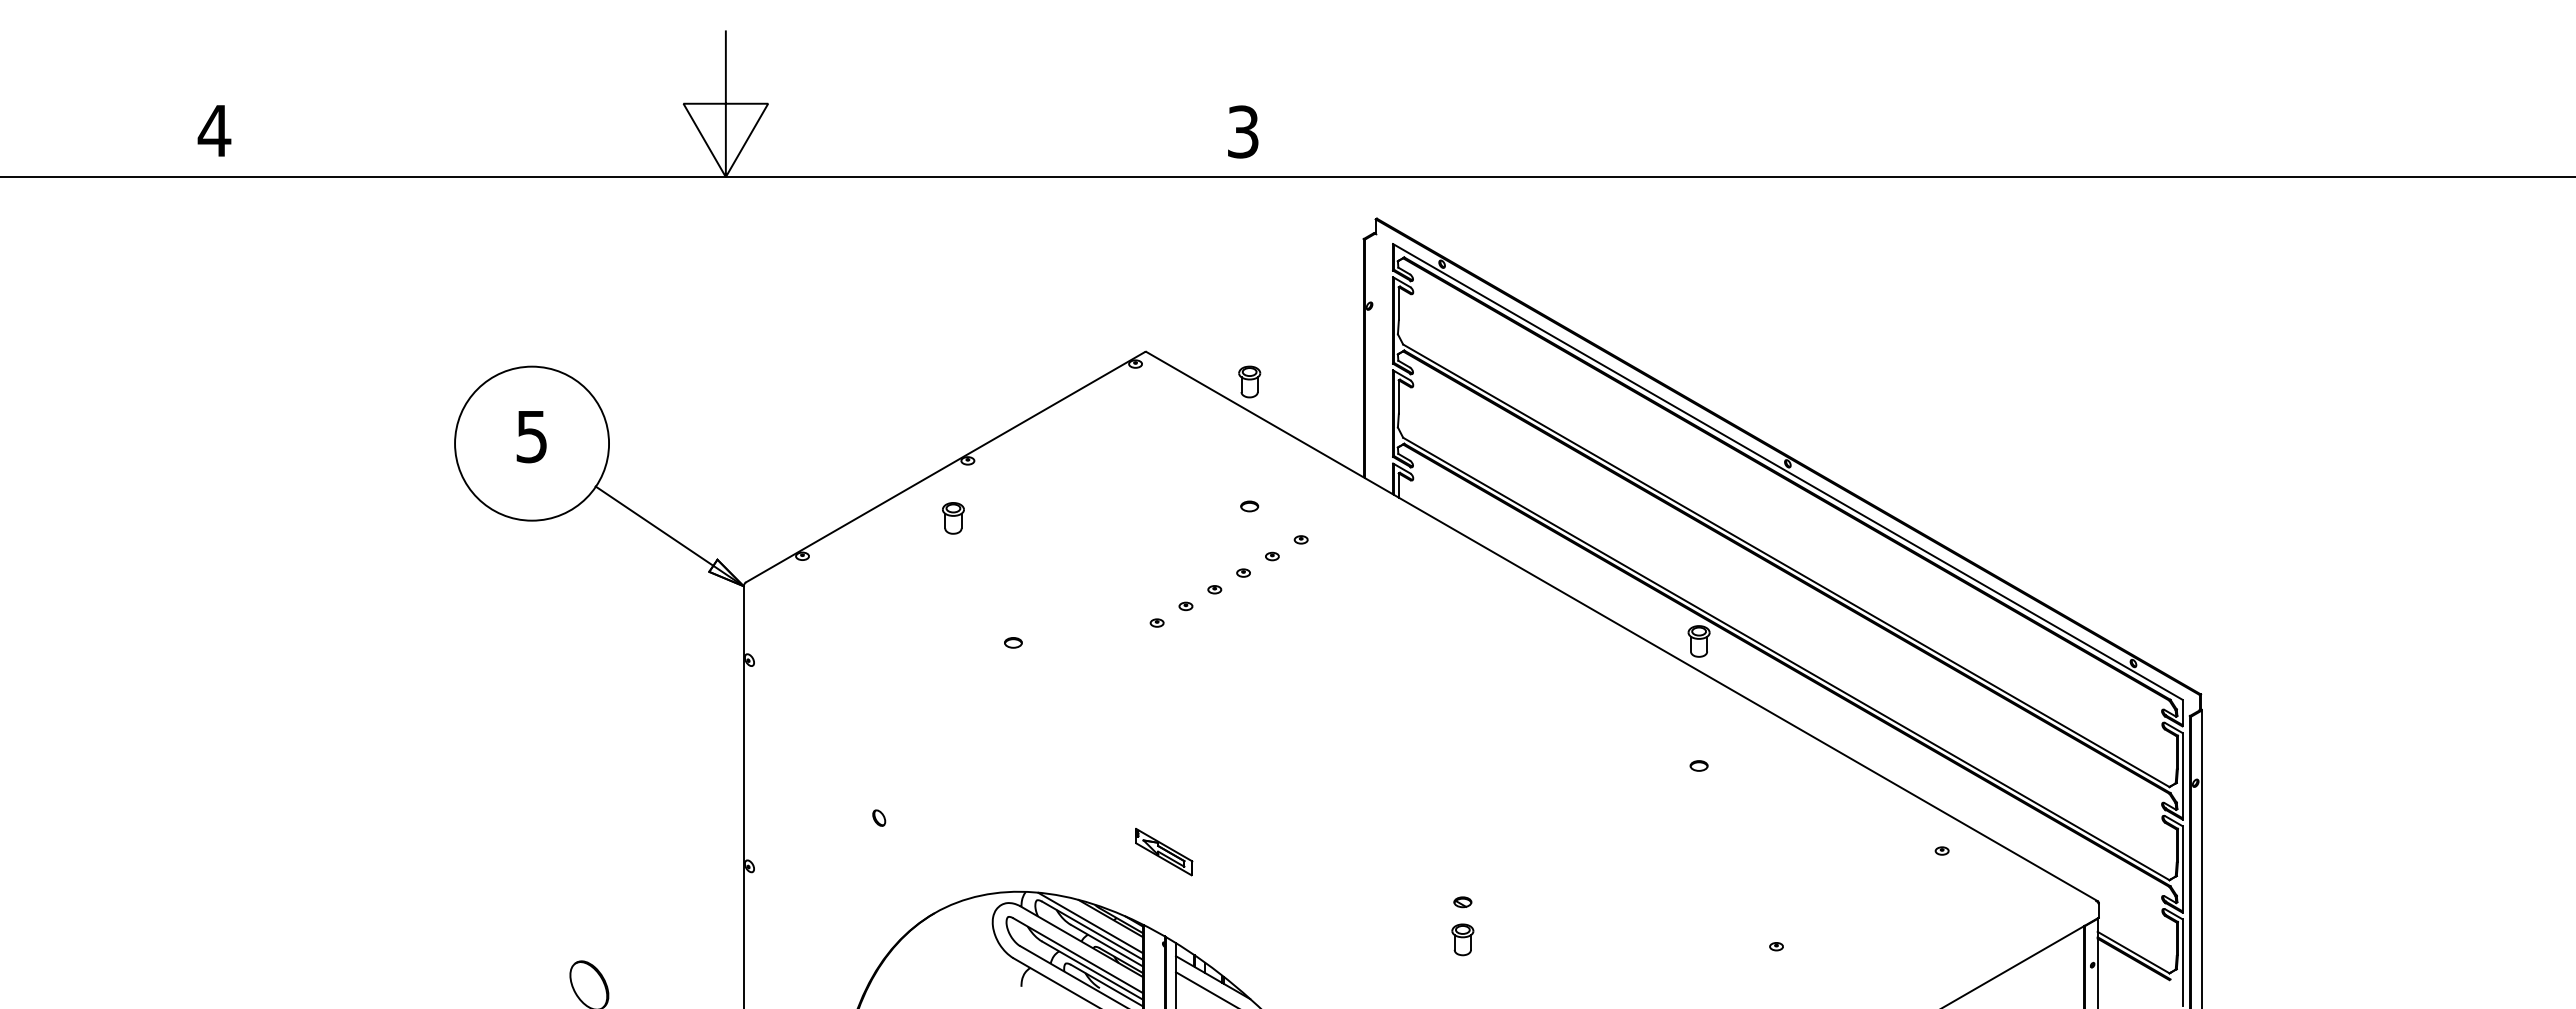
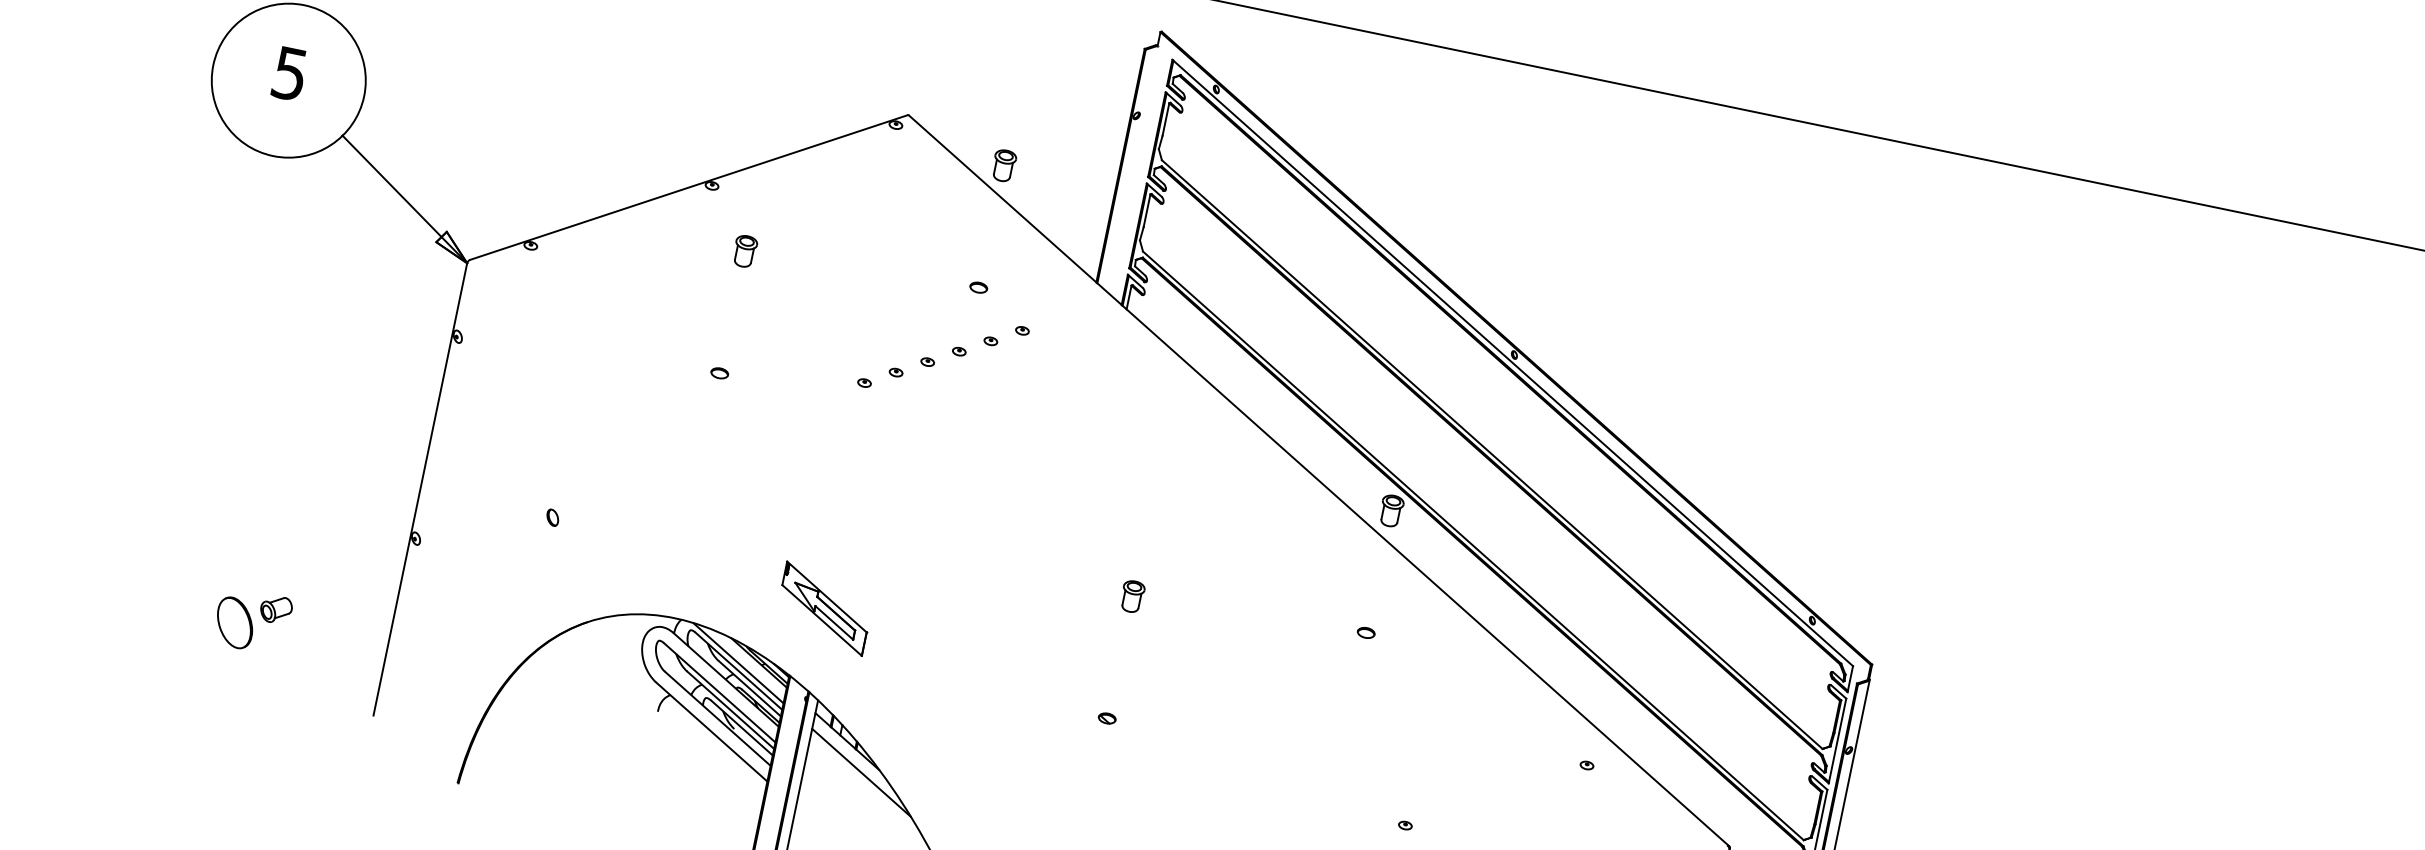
part: (953, 518) -> (745, 251), moved
part: (1163, 851) -> (824, 608), size x1.67
part: (1462, 939) -> (1132, 596), moved
part: (627, 964) -> (276, 610), added

